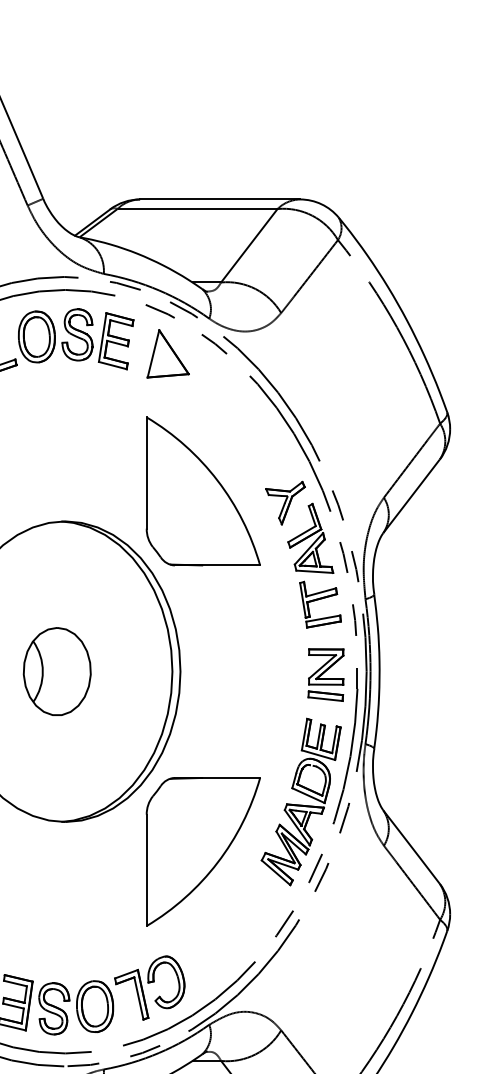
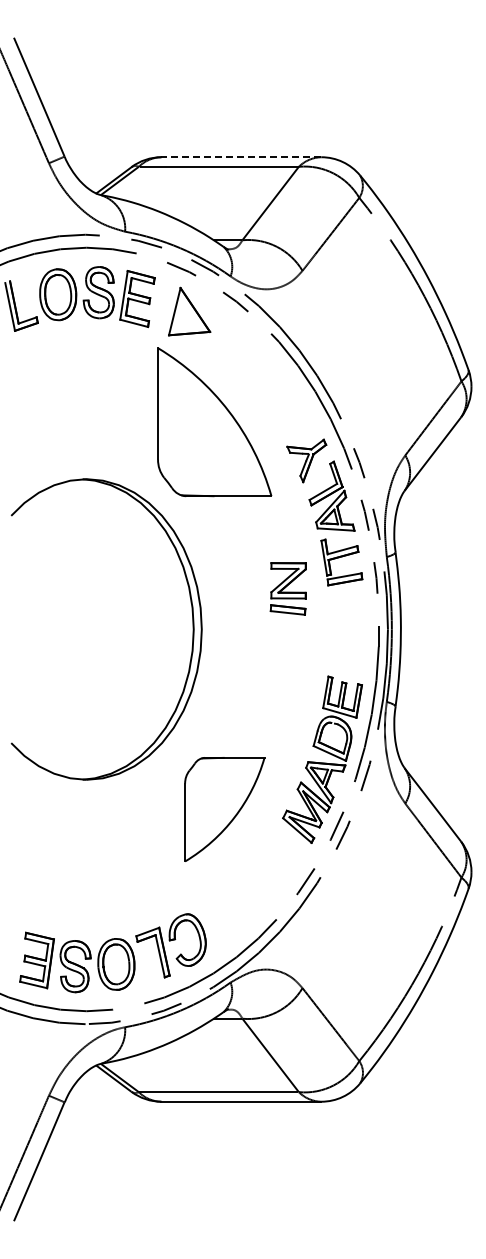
line: (219, 199) -> (240, 157), solid -> dashed
part: (203, 491) -> (214, 422), moved
part: (57, 670) -> (78, 628), removed
part: (325, 674) -> (287, 588), moved
part: (203, 851) -> (224, 809), size x0.7

